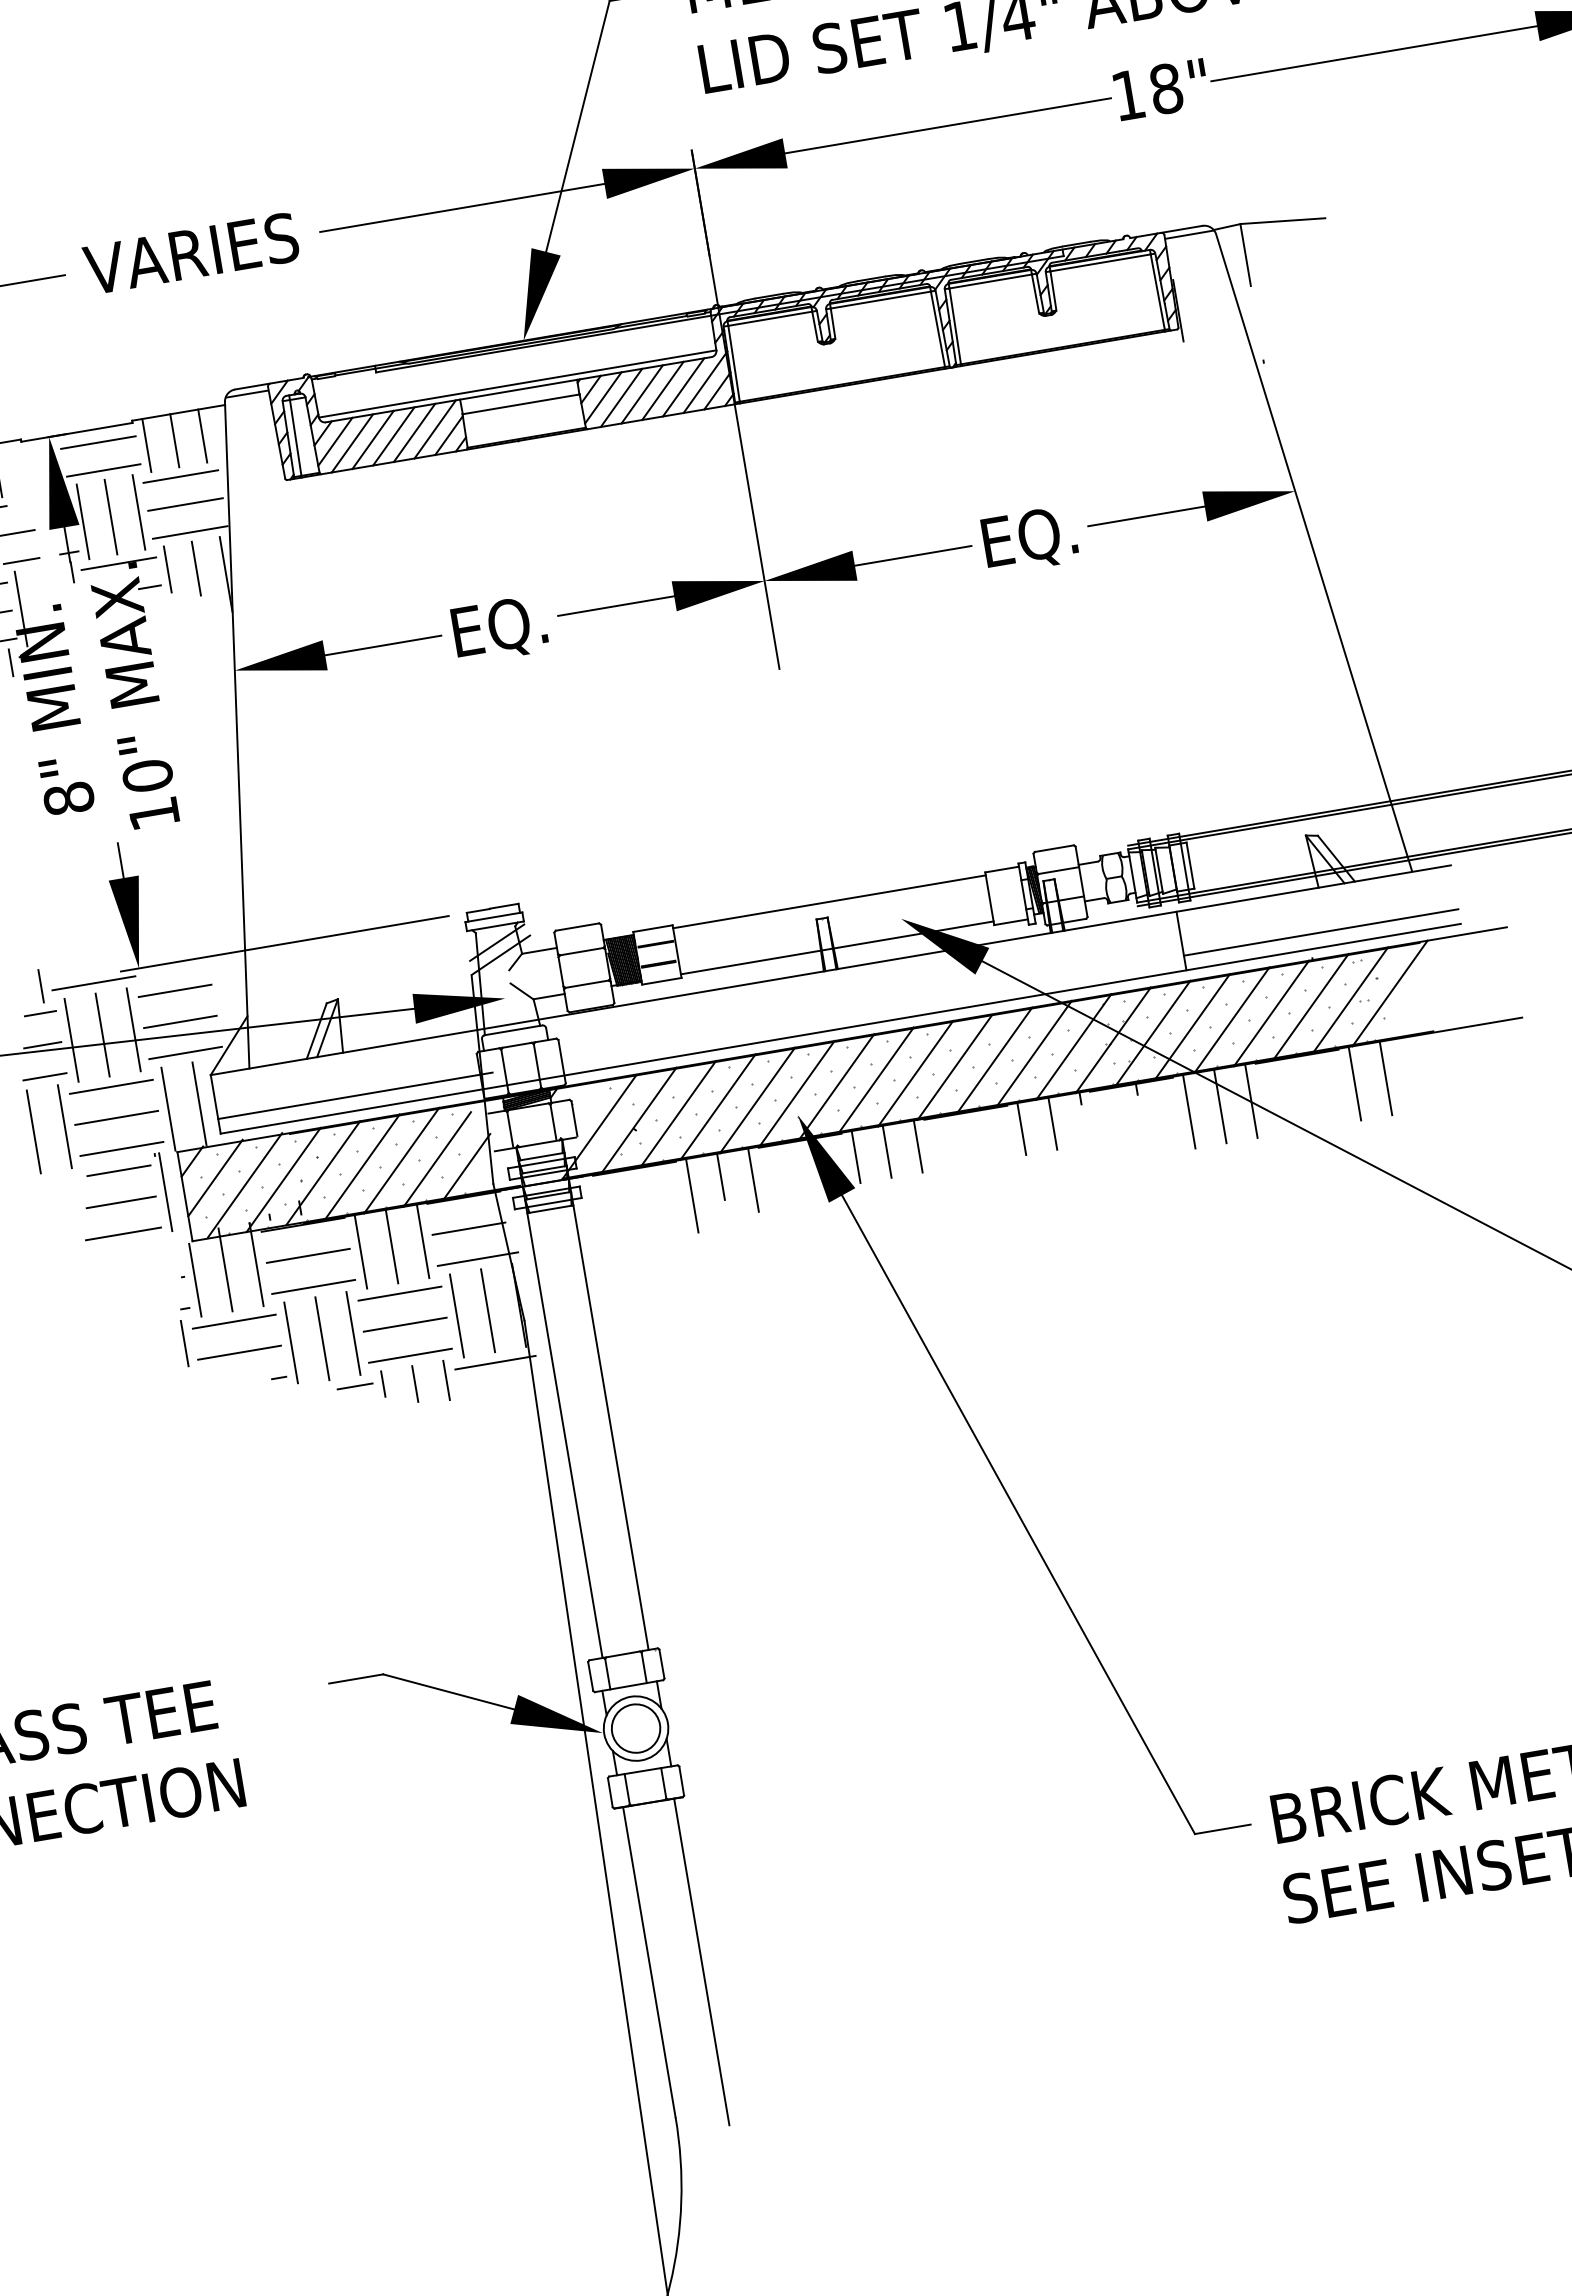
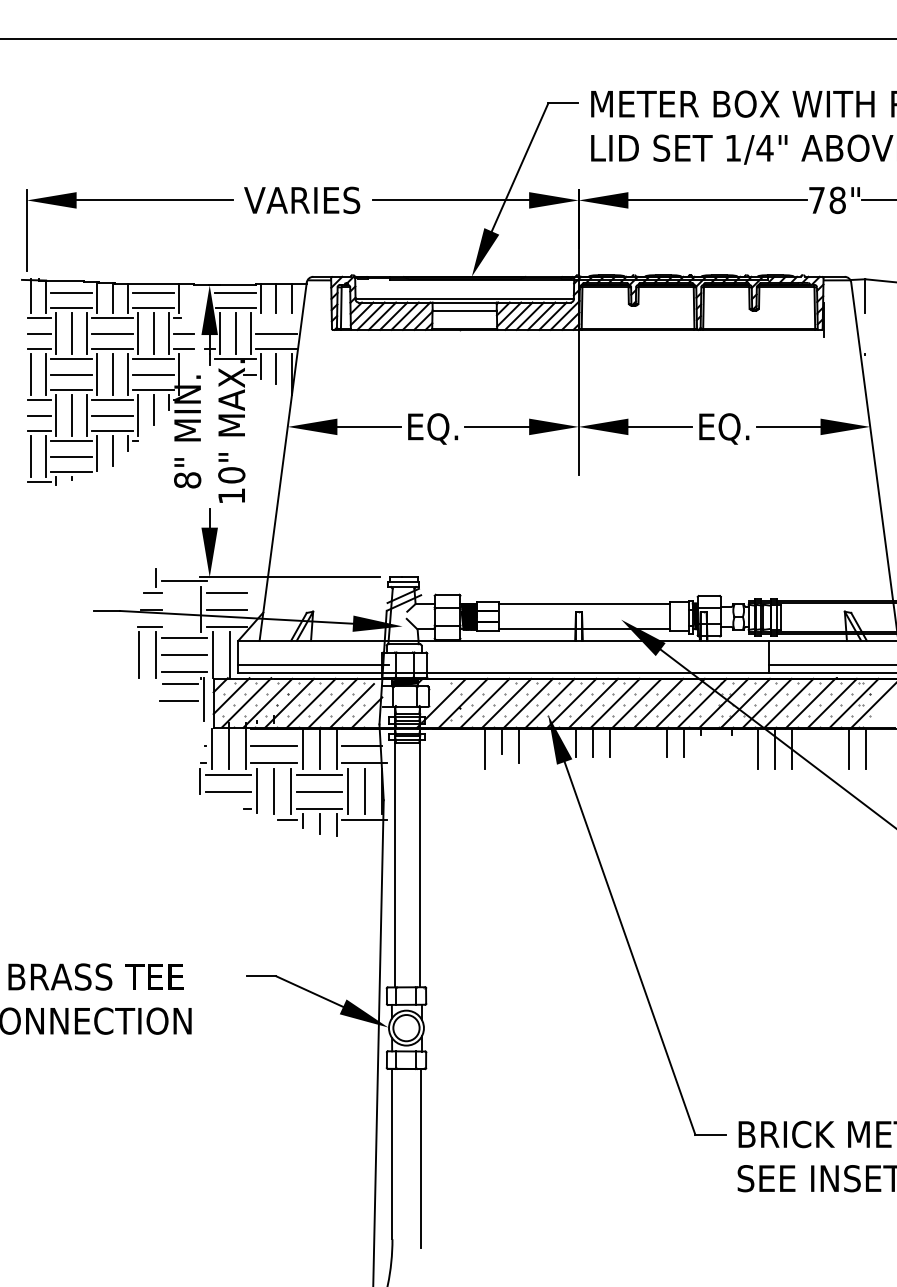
text: (1127, 95) -> (816, 200), 18" -> 78"
line: (179, 477) -> (275, 318), removed
line: (103, 1034) -> (184, 609), removed
line: (72, 1040) -> (167, 609), removed
line: (123, 1233) -> (177, 717), removed

